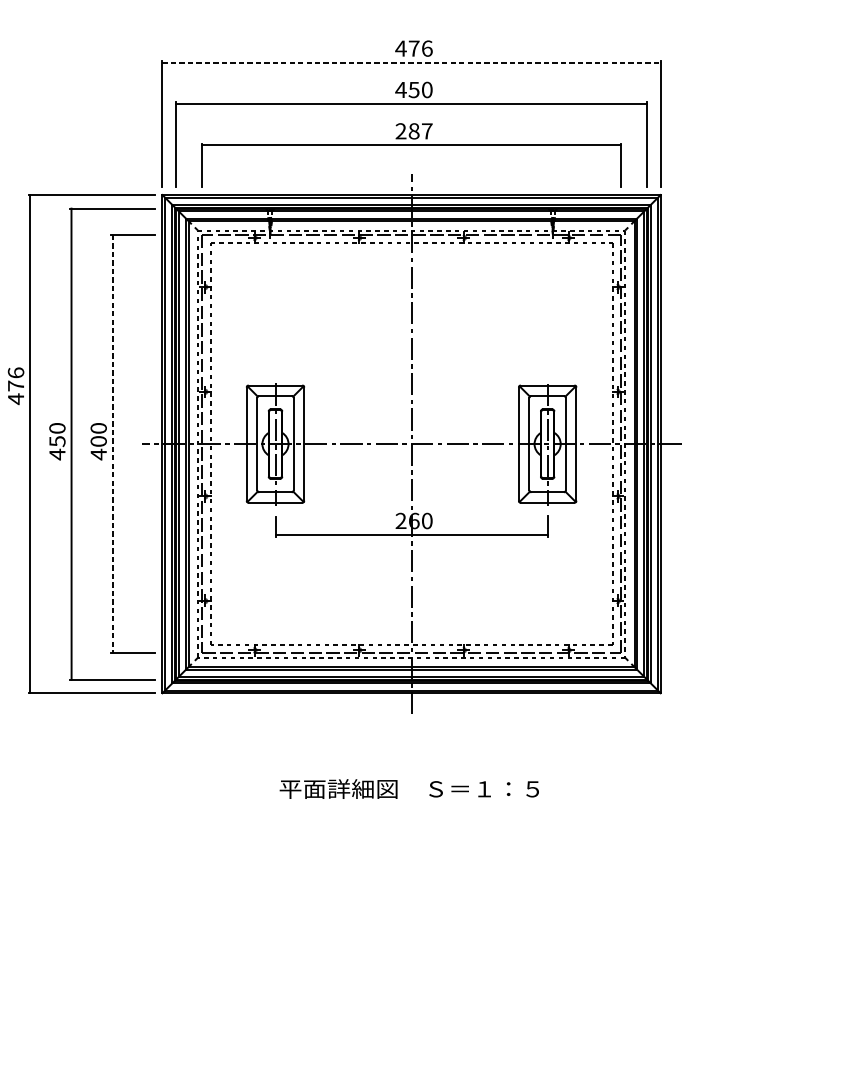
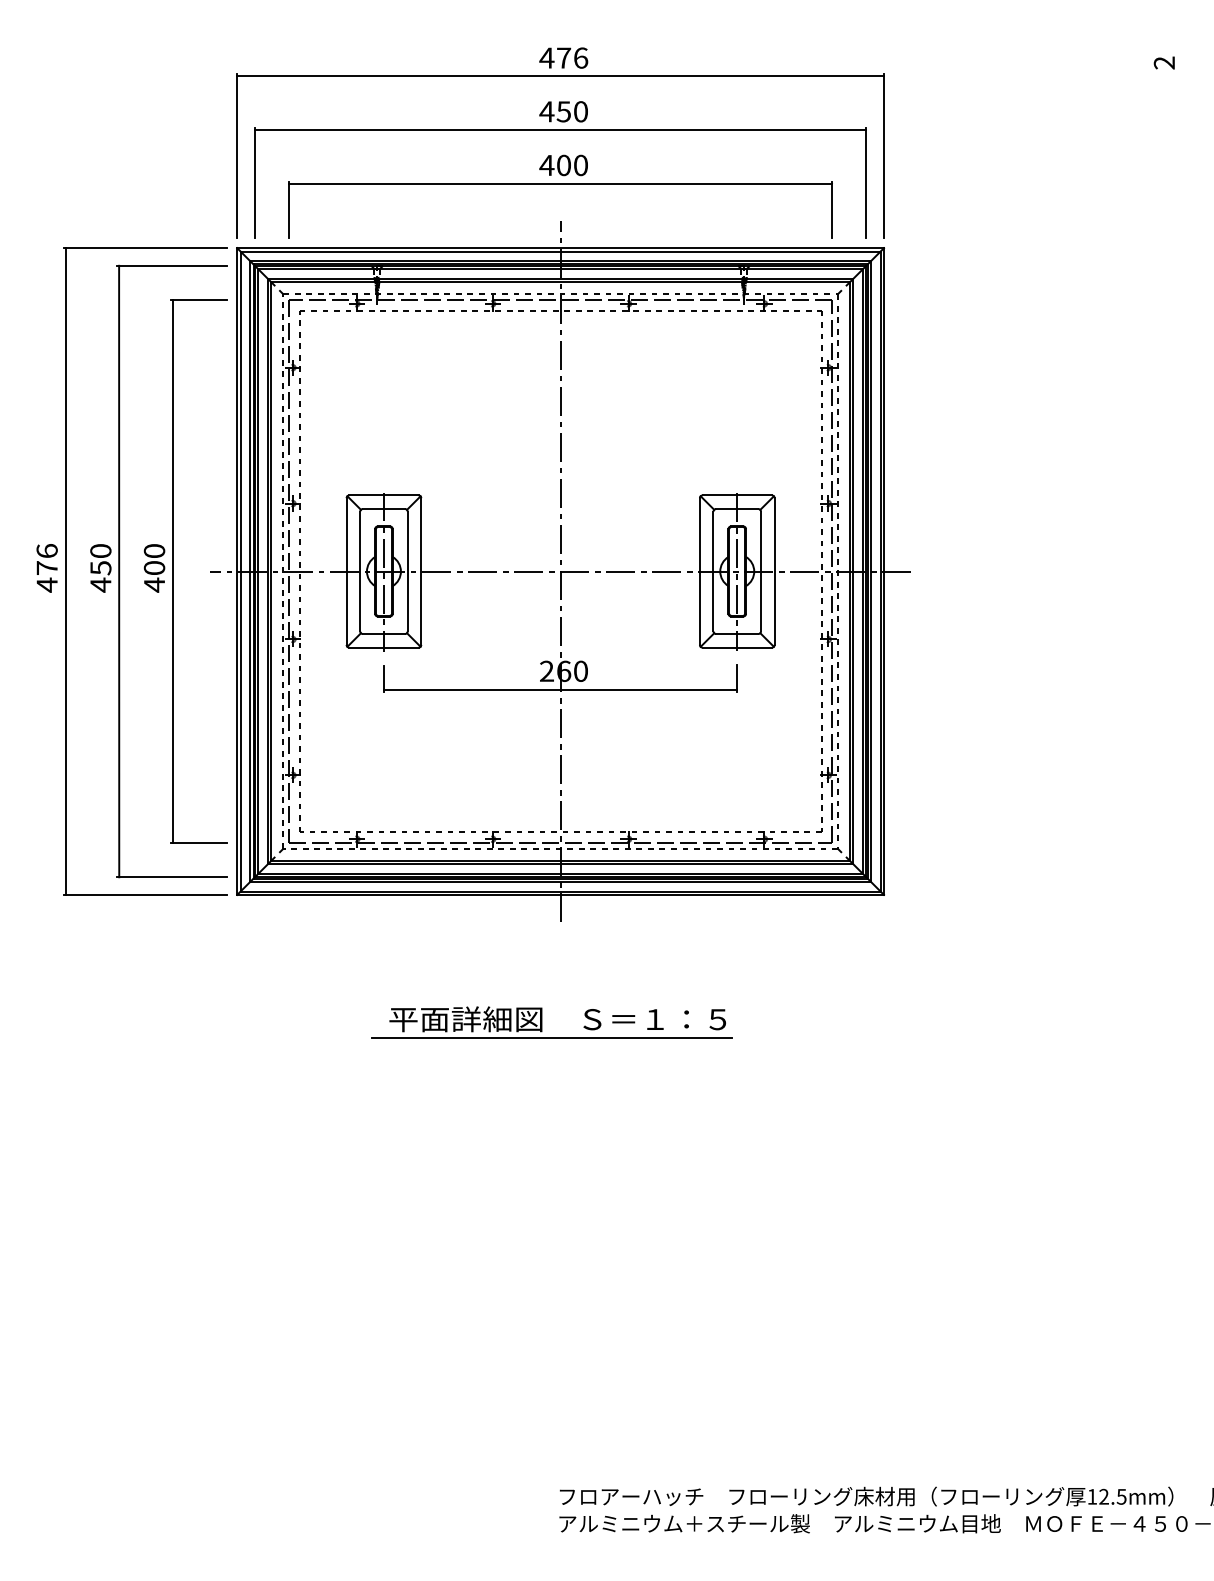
line: (412, 62) -> (561, 76), dashed -> solid
text: (413, 131) -> (563, 165), 287 -> 400
text: (15, 386) -> (46, 568), moved
line: (112, 444) -> (172, 571), dashed -> solid
line: (404, 803) -> (551, 1038), added

